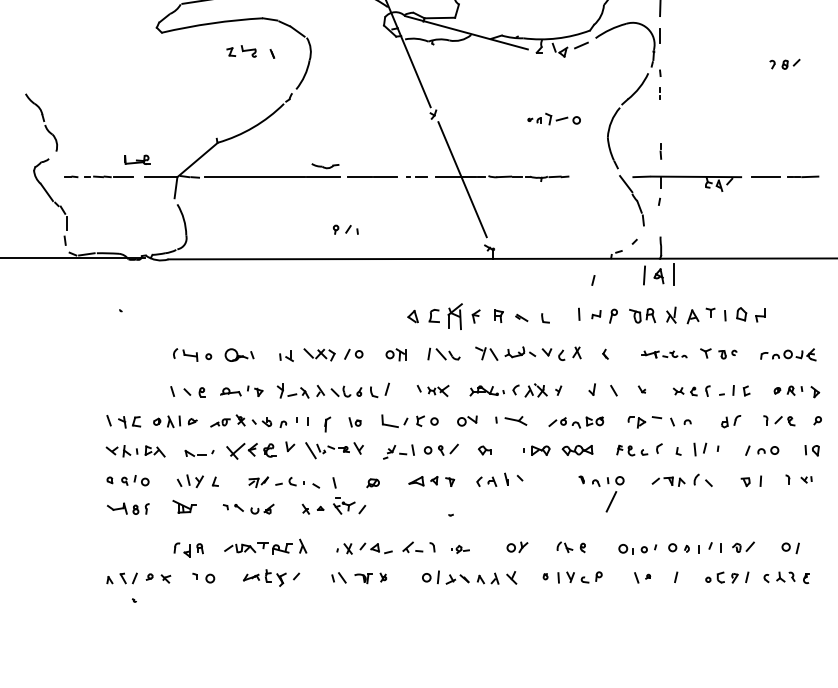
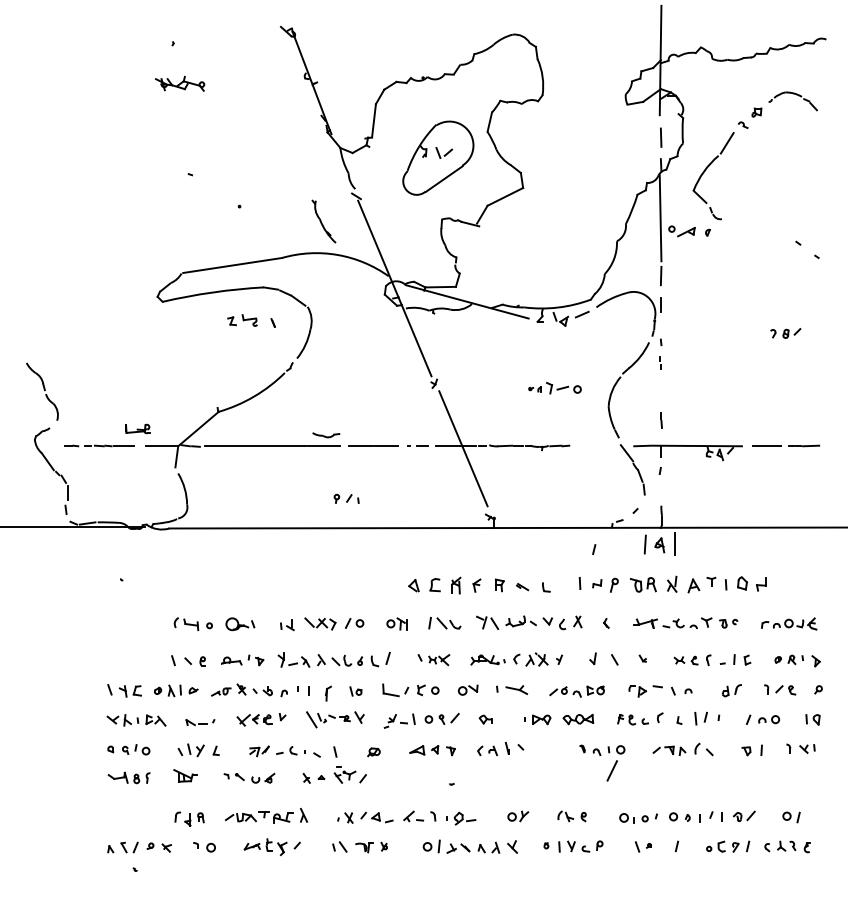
part: (455, 316) -> (456, 585), size x0.62
part: (664, 354) -> (665, 623), size x1.43
part: (260, 450) -> (261, 719), size x0.71
part: (806, 479) -> (807, 748), size x1.43
part: (460, 549) -> (461, 818), size x1.67

